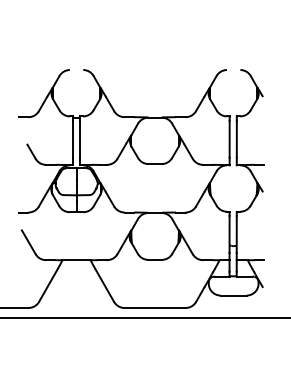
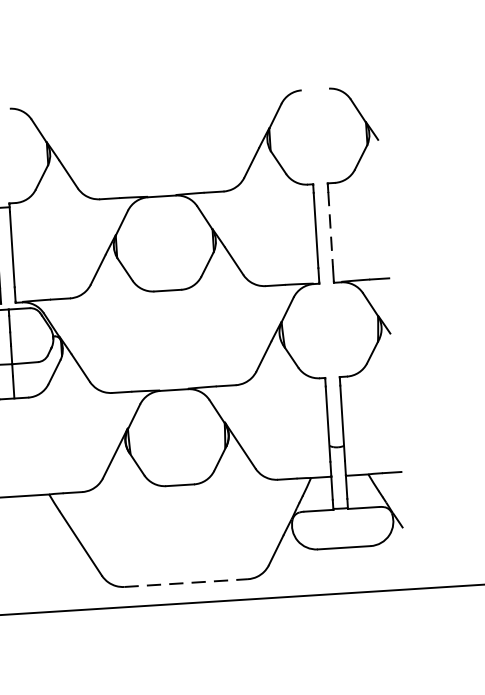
line: (236, 139) -> (330, 230), solid -> dashed
line: (155, 308) -> (187, 584), solid -> dashed

